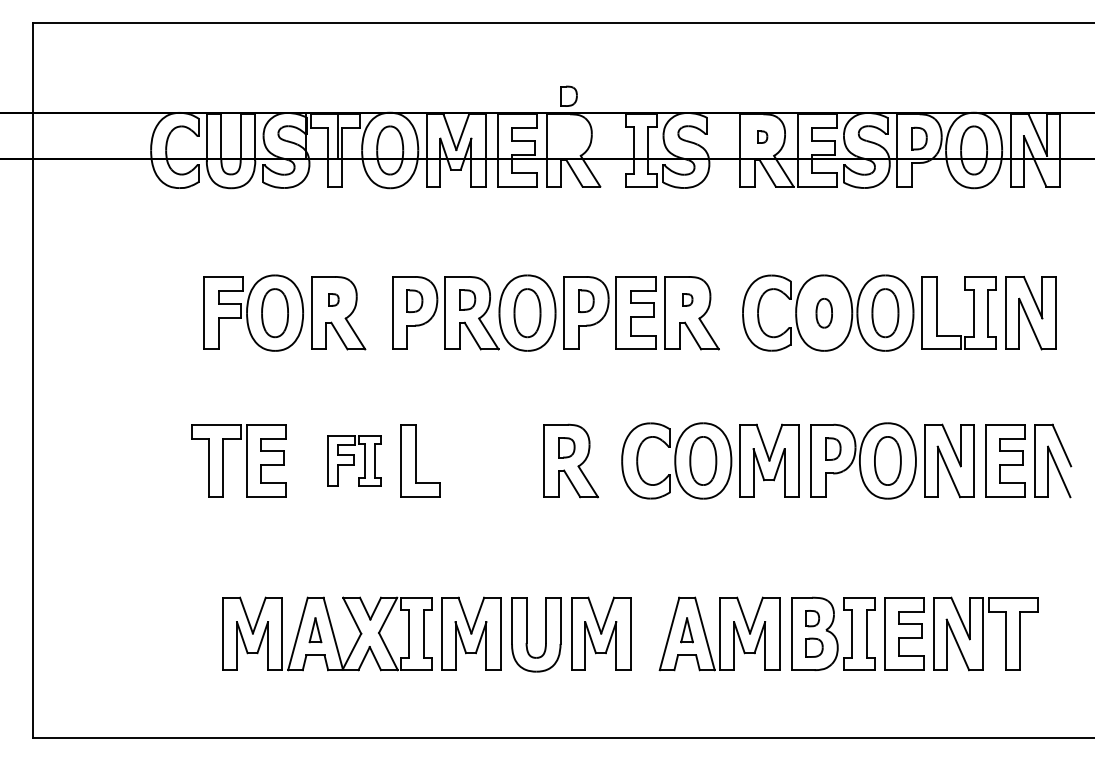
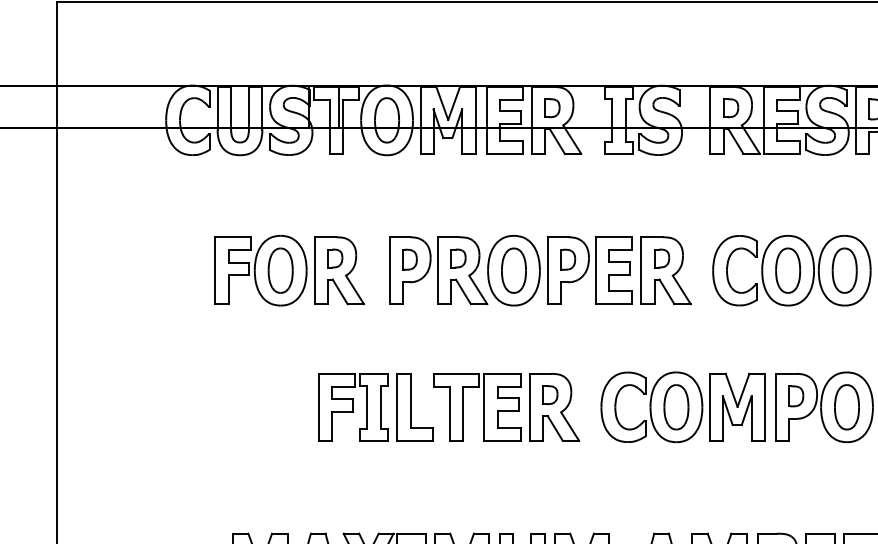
part: (568, 95) -> (551, 107), moved
part: (762, 136) -> (731, 107), size x1.67
part: (333, 299) -> (334, 258), size x1.67
part: (687, 299) -> (661, 258), size x1.67
part: (824, 313) -> (788, 271), size x1.67
part: (246, 460) -> (484, 406), moved
part: (354, 460) -> (354, 406), size x1.43

